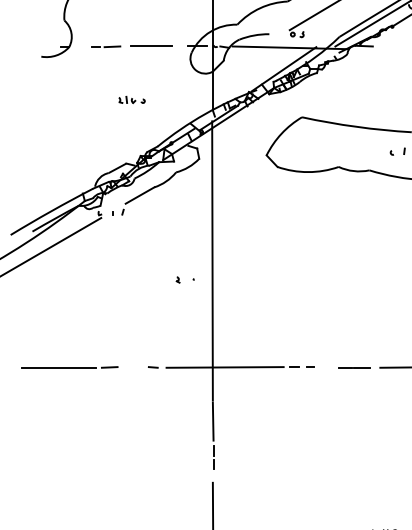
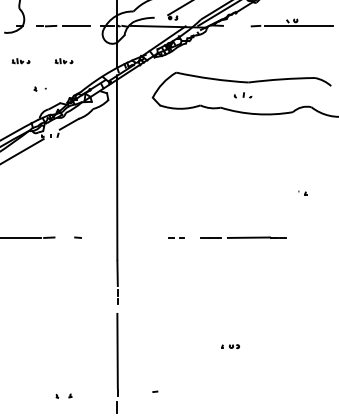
part: (66, 100) -> (20, 61), added
part: (184, 279) -> (39, 88), moved
line: (225, 367) -> (125, 237), removed

